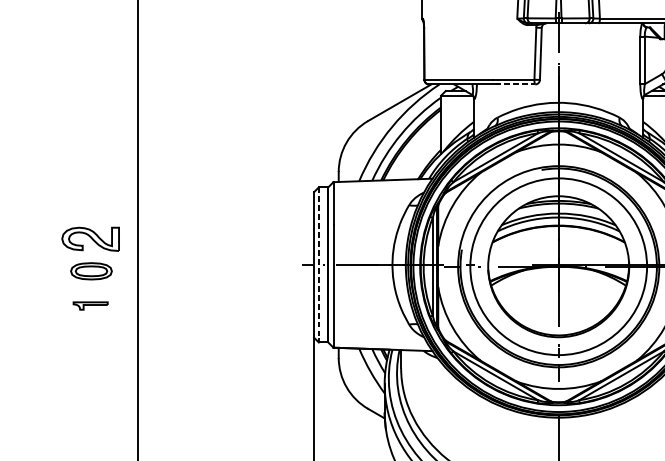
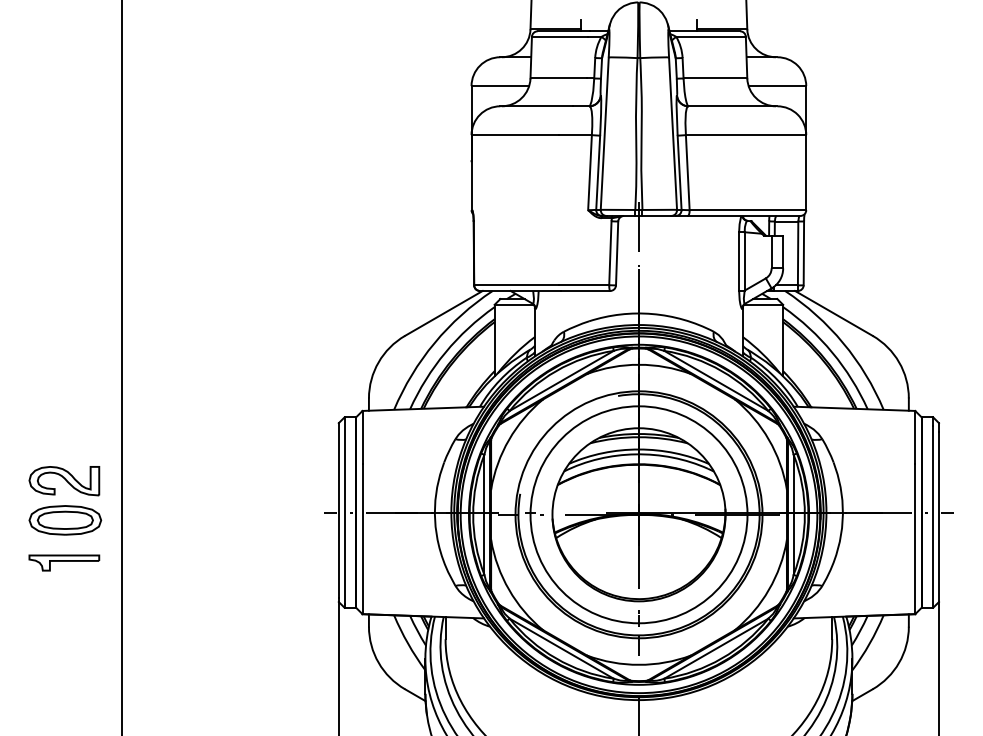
line: (515, 84) -> (586, 290), dashed -> solid
line: (318, 263) -> (344, 510), dashed -> solid
part: (91, 271) -> (65, 520), size x1.43
part: (90, 305) -> (64, 562), size x1.67

